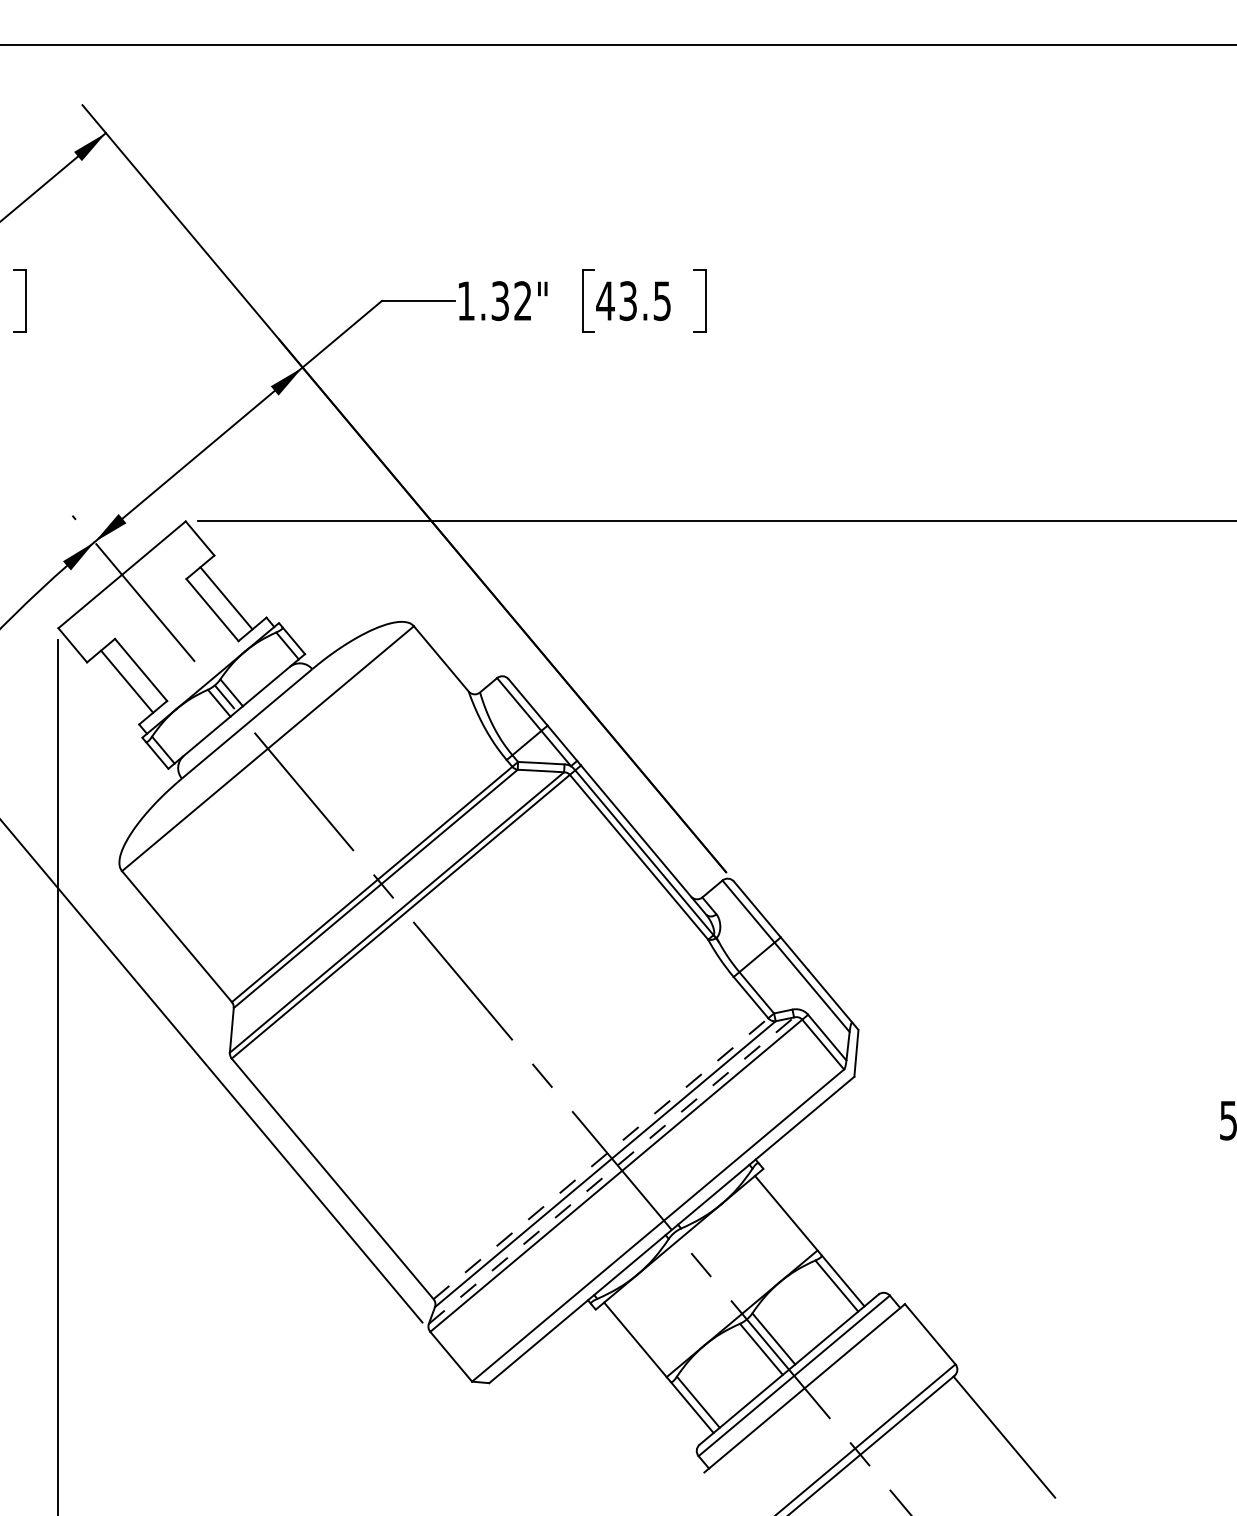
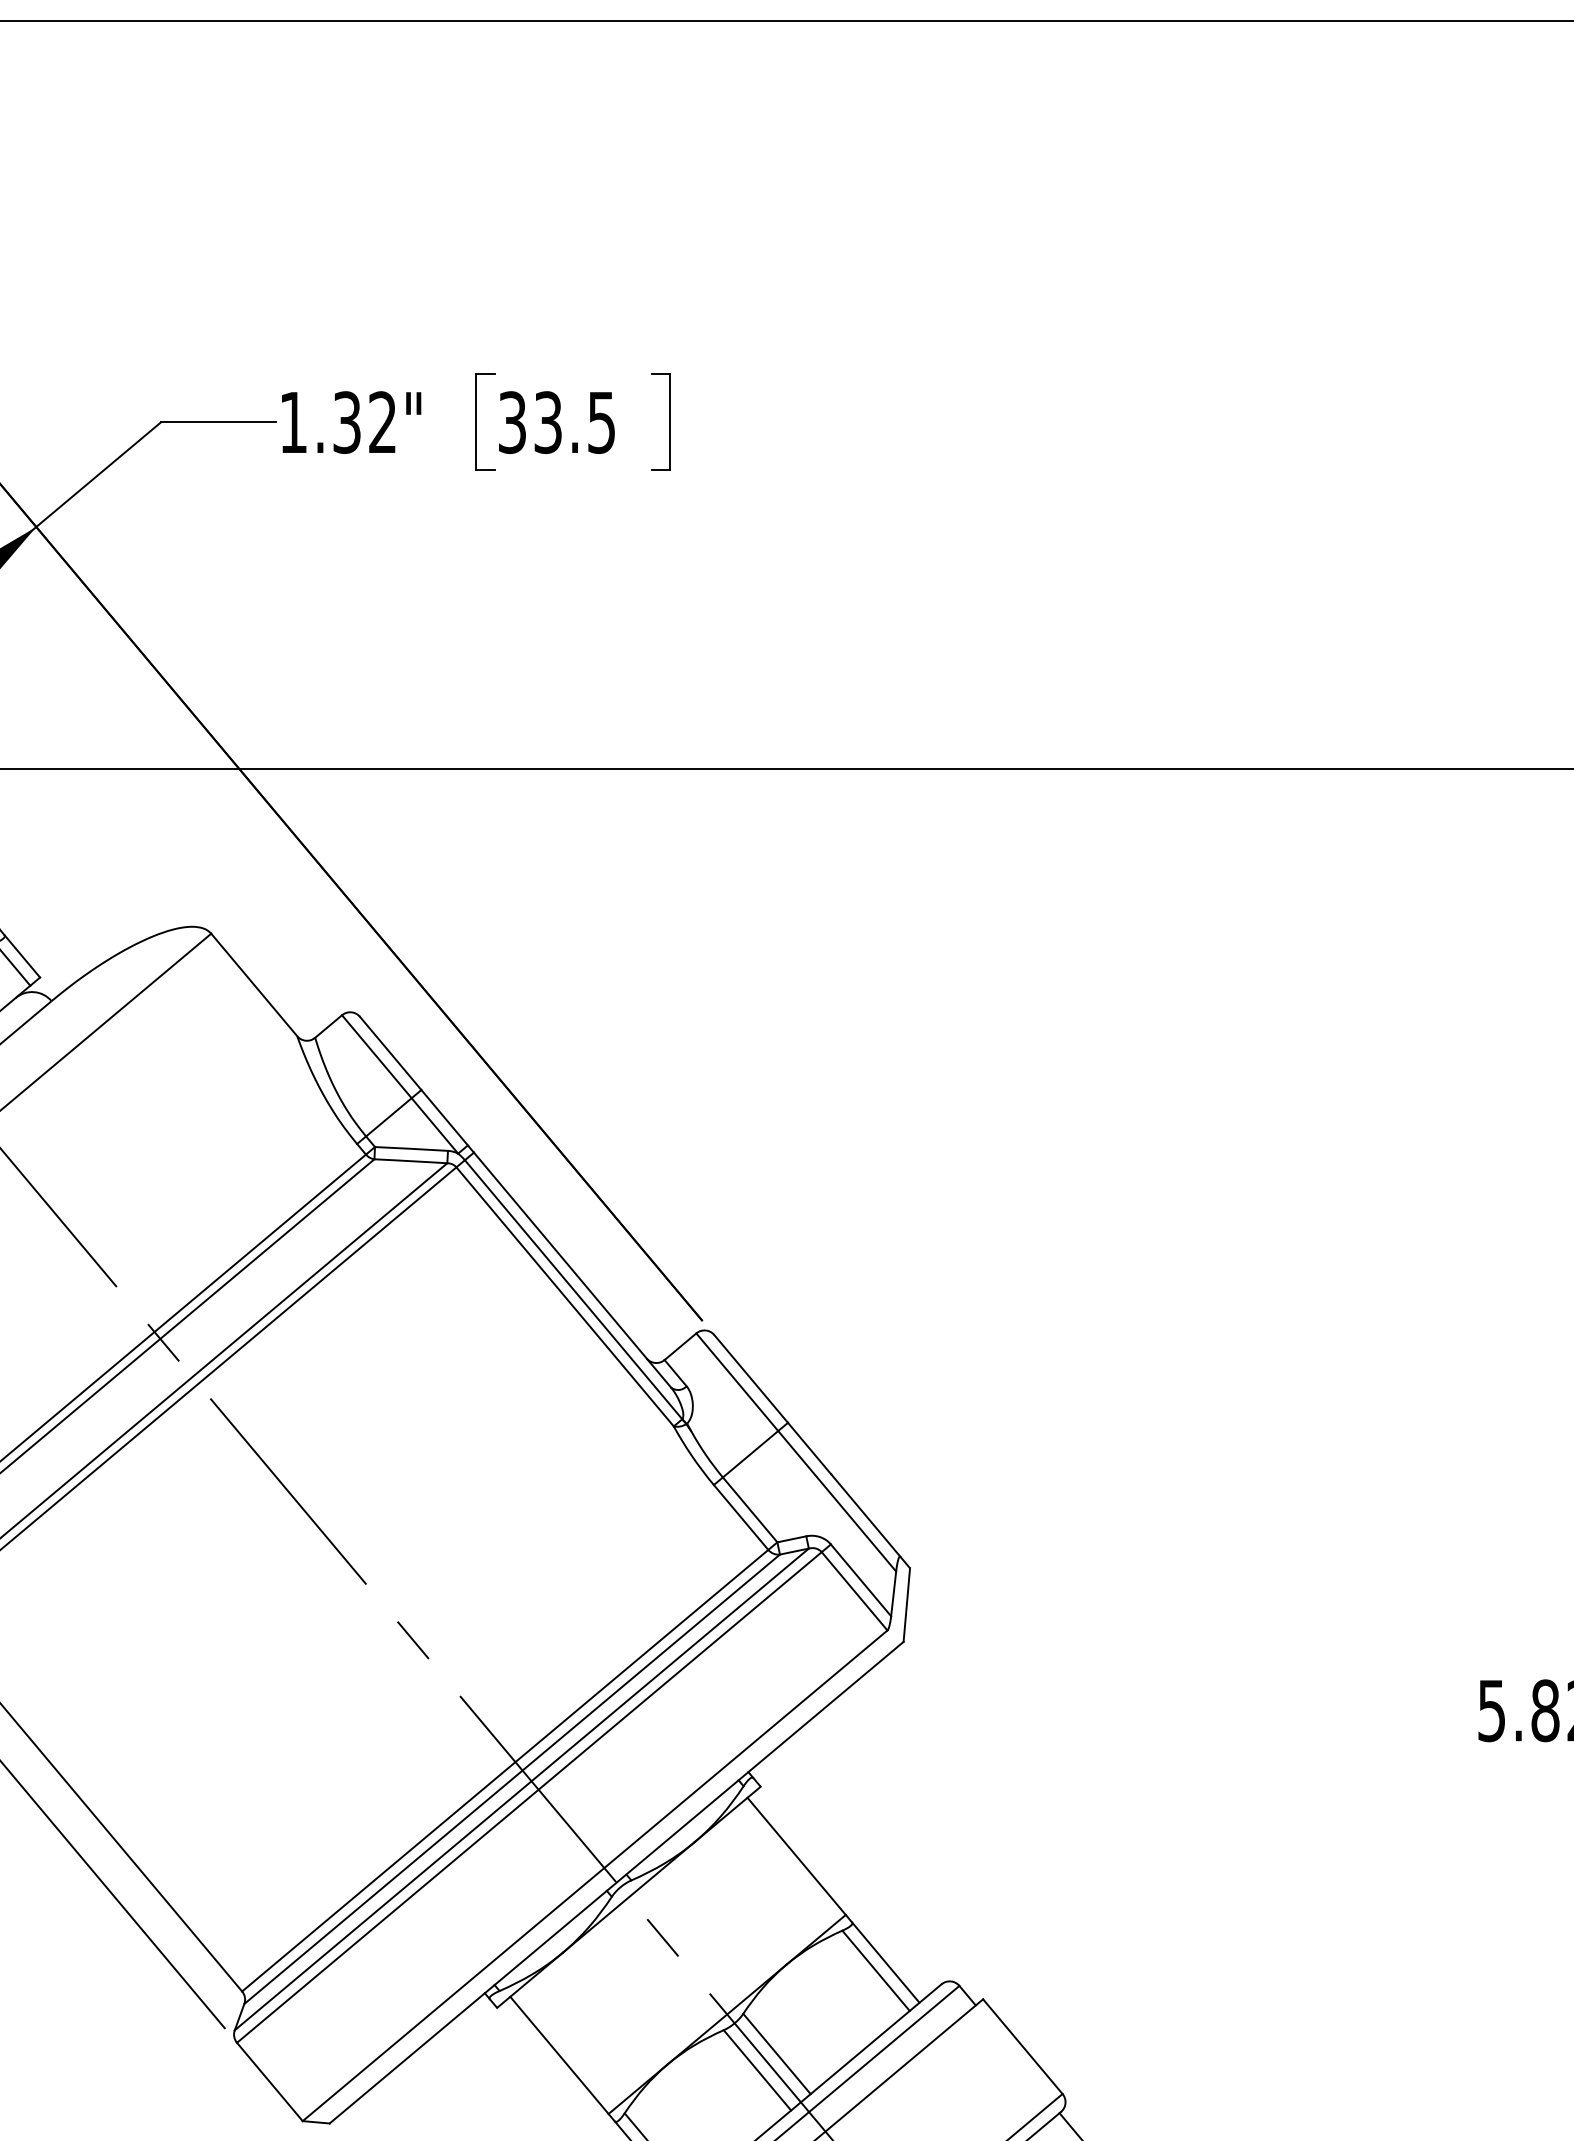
text: (605, 301) -> (512, 423), 43.5 -> 33.5
line: (601, 1158) -> (506, 1770), dashed -> solid
line: (611, 1170) -> (521, 1789), dashed -> solid

